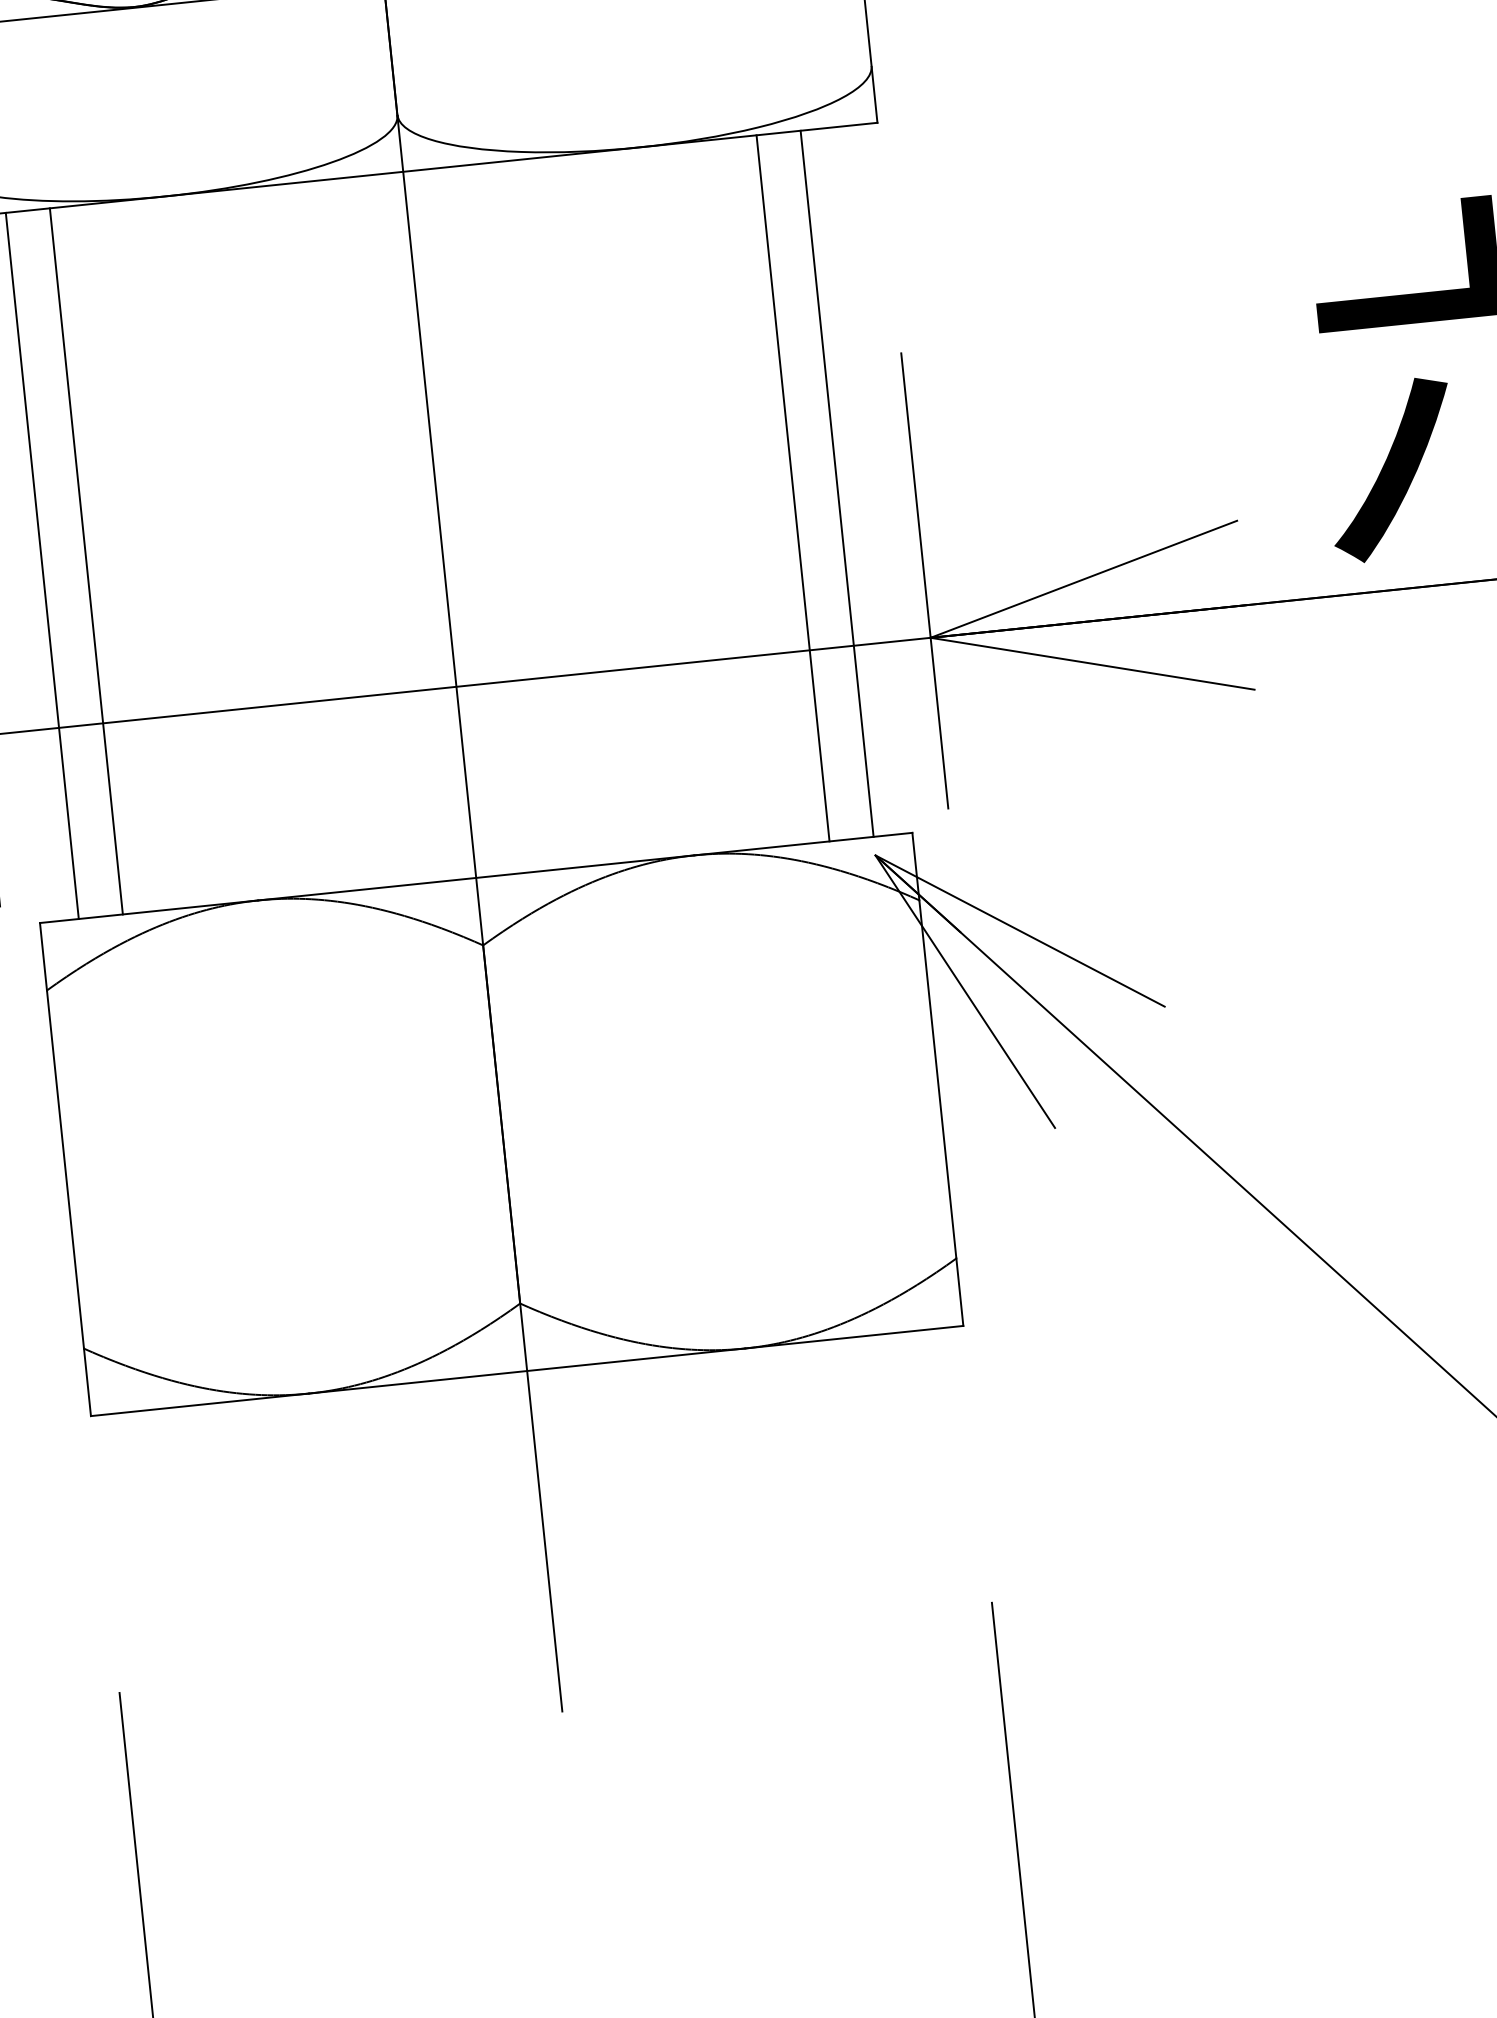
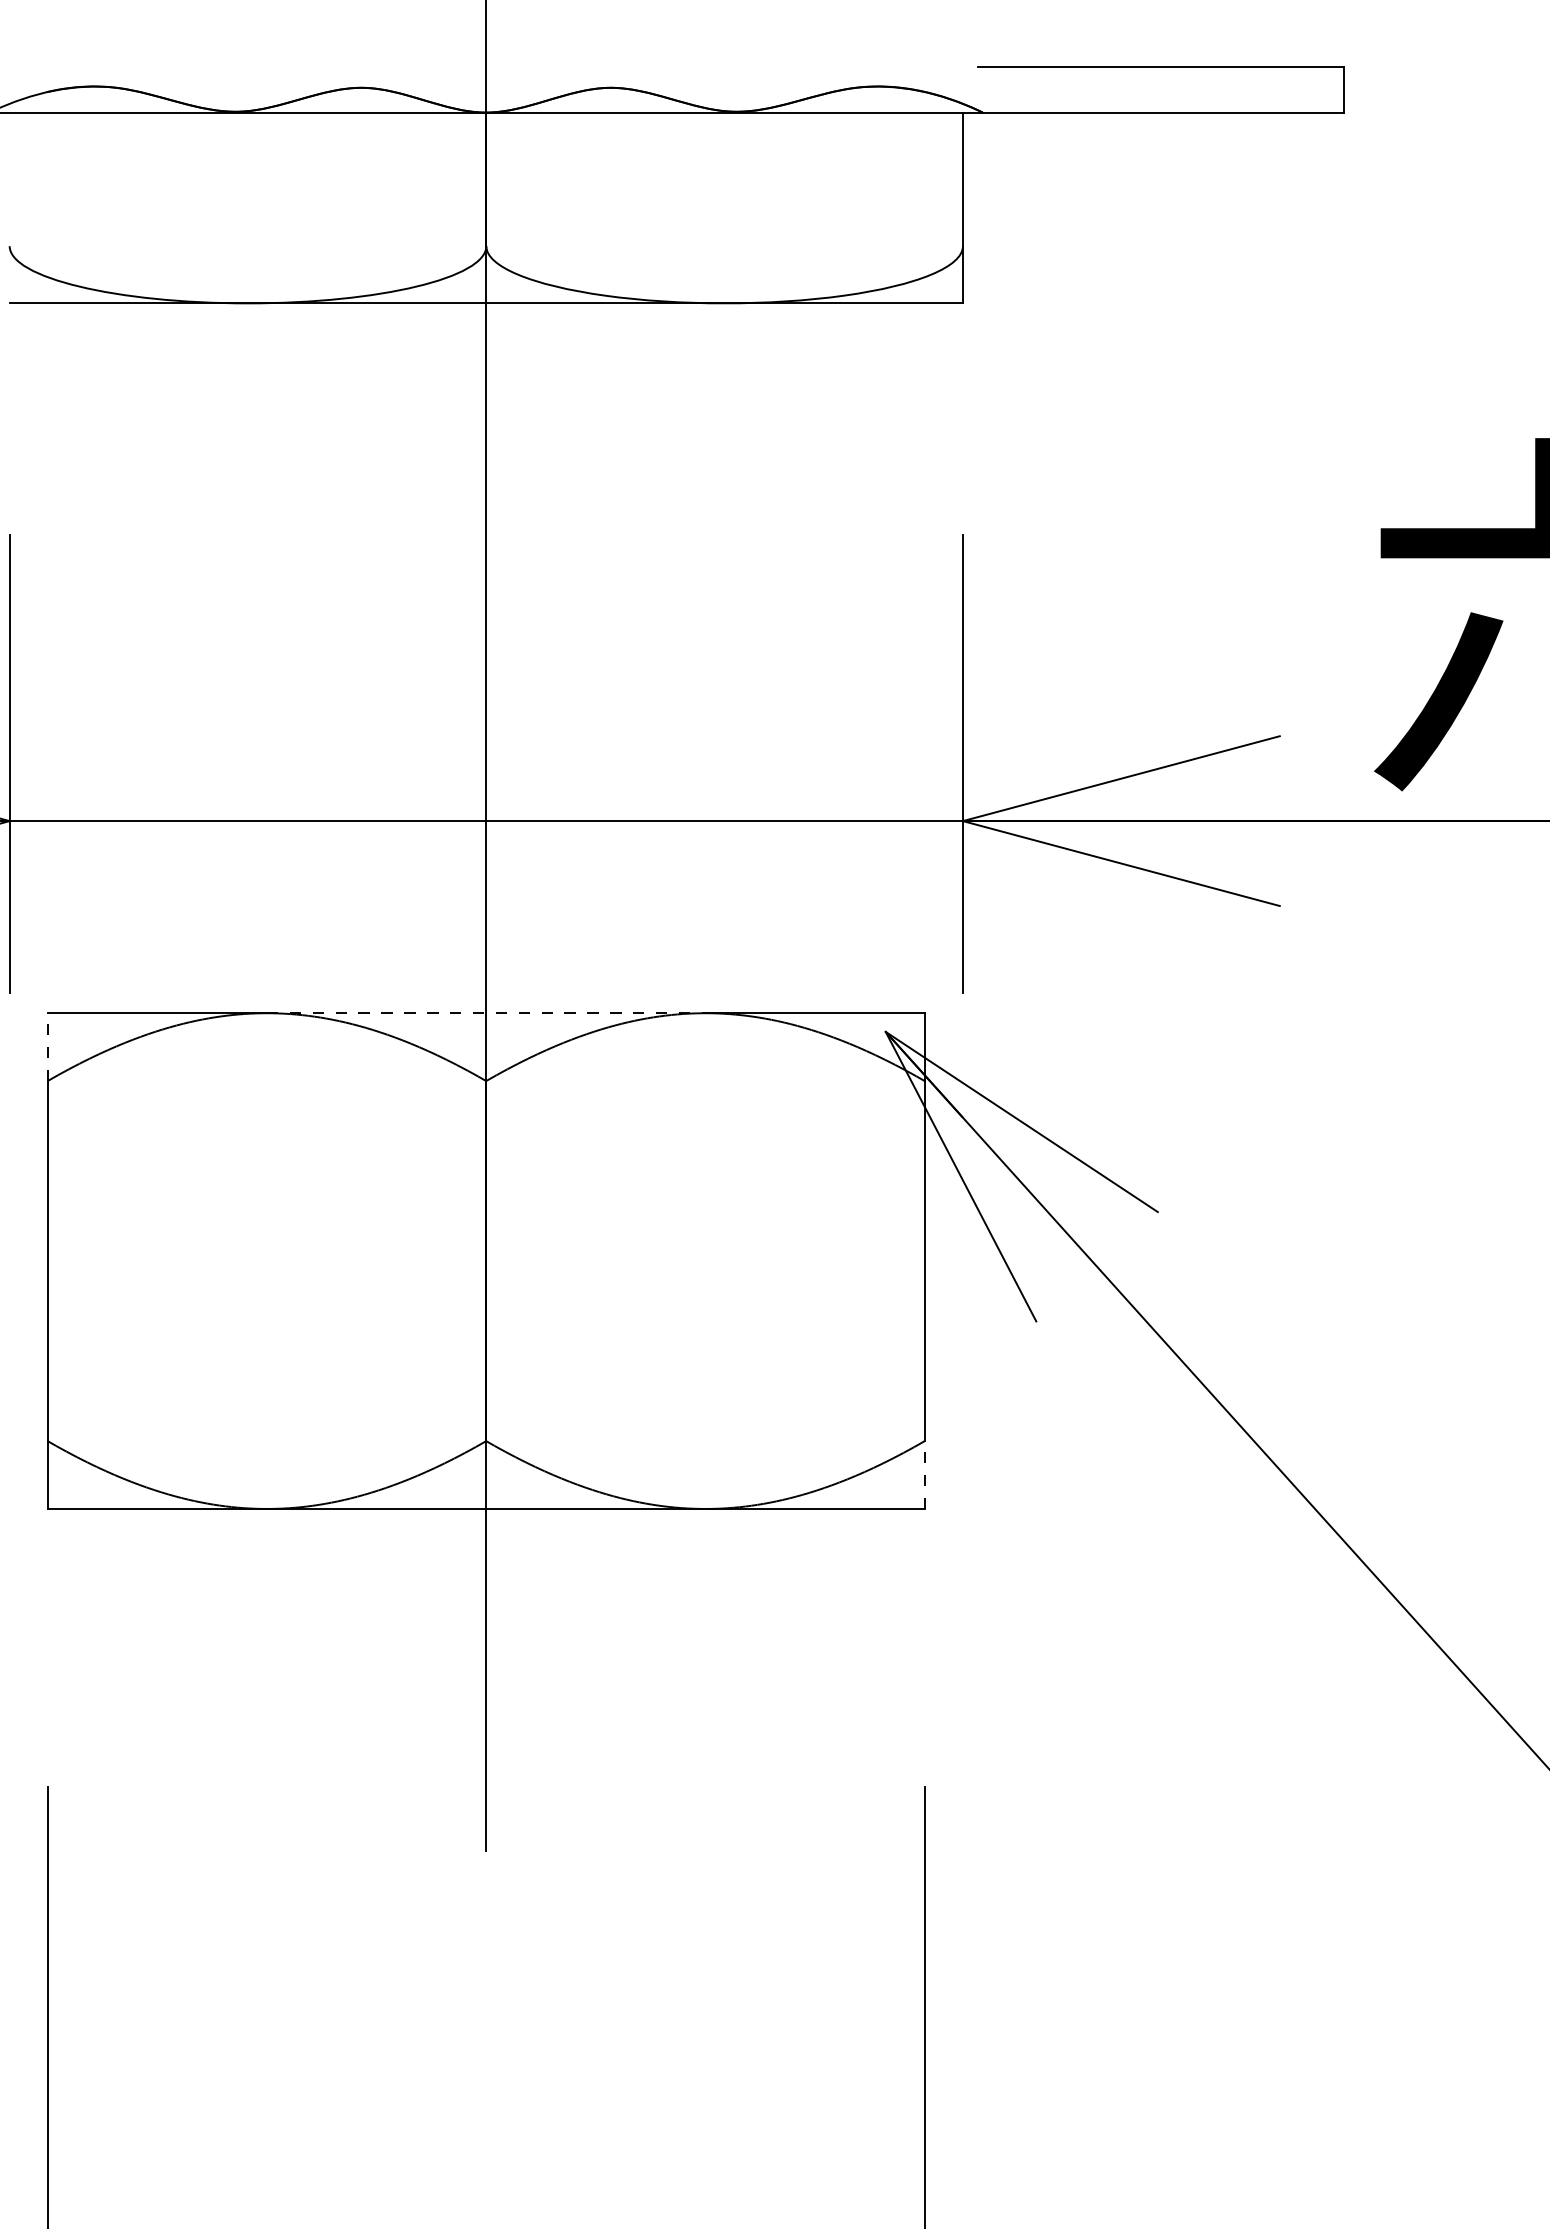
line: (836, 484) -> (885, 658), removed
line: (793, 488) -> (841, 658), removed
line: (86, 561) -> (131, 658), removed
line: (42, 566) -> (86, 658), removed
line: (476, 878) -> (486, 1013), solid -> dashed
line: (43, 957) -> (47, 1047), solid -> dashed
line: (959, 1292) -> (924, 1475), solid -> dashed

